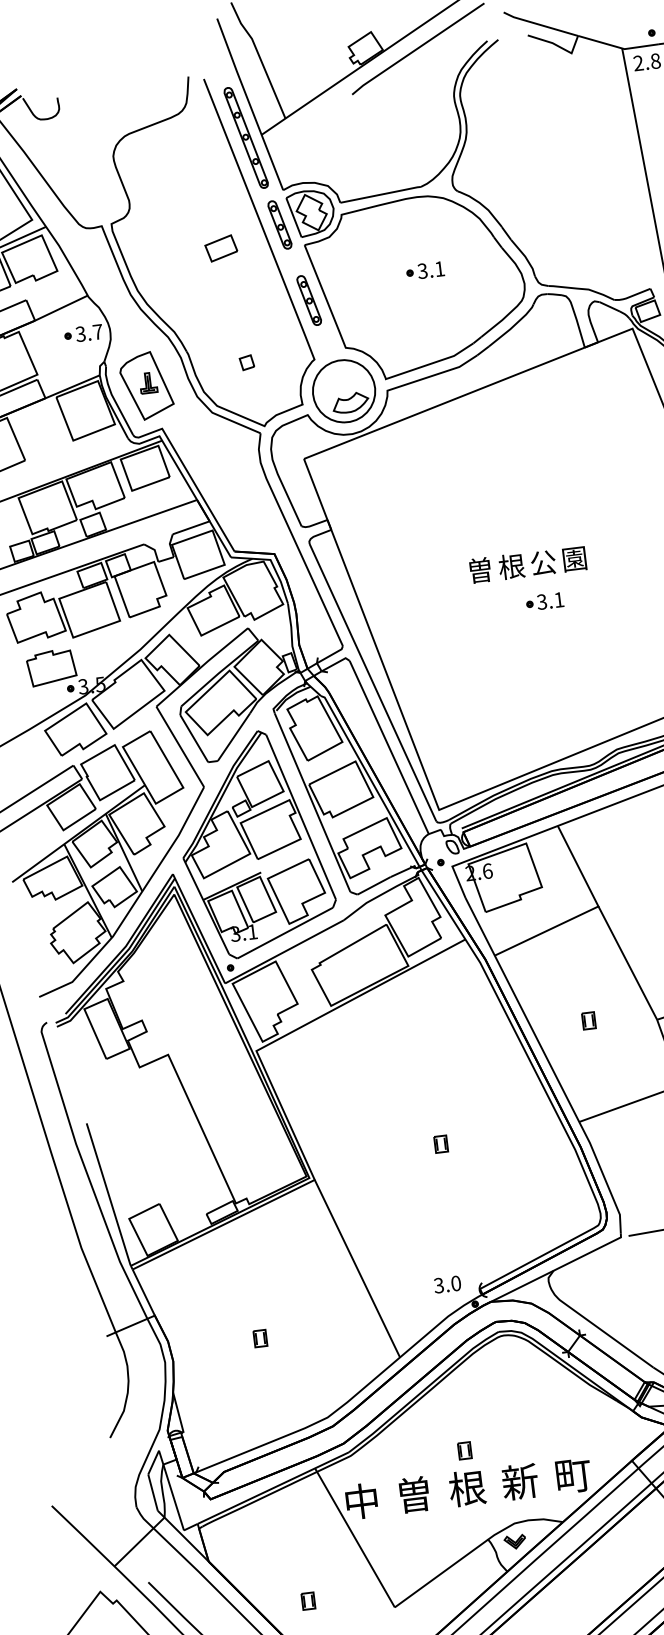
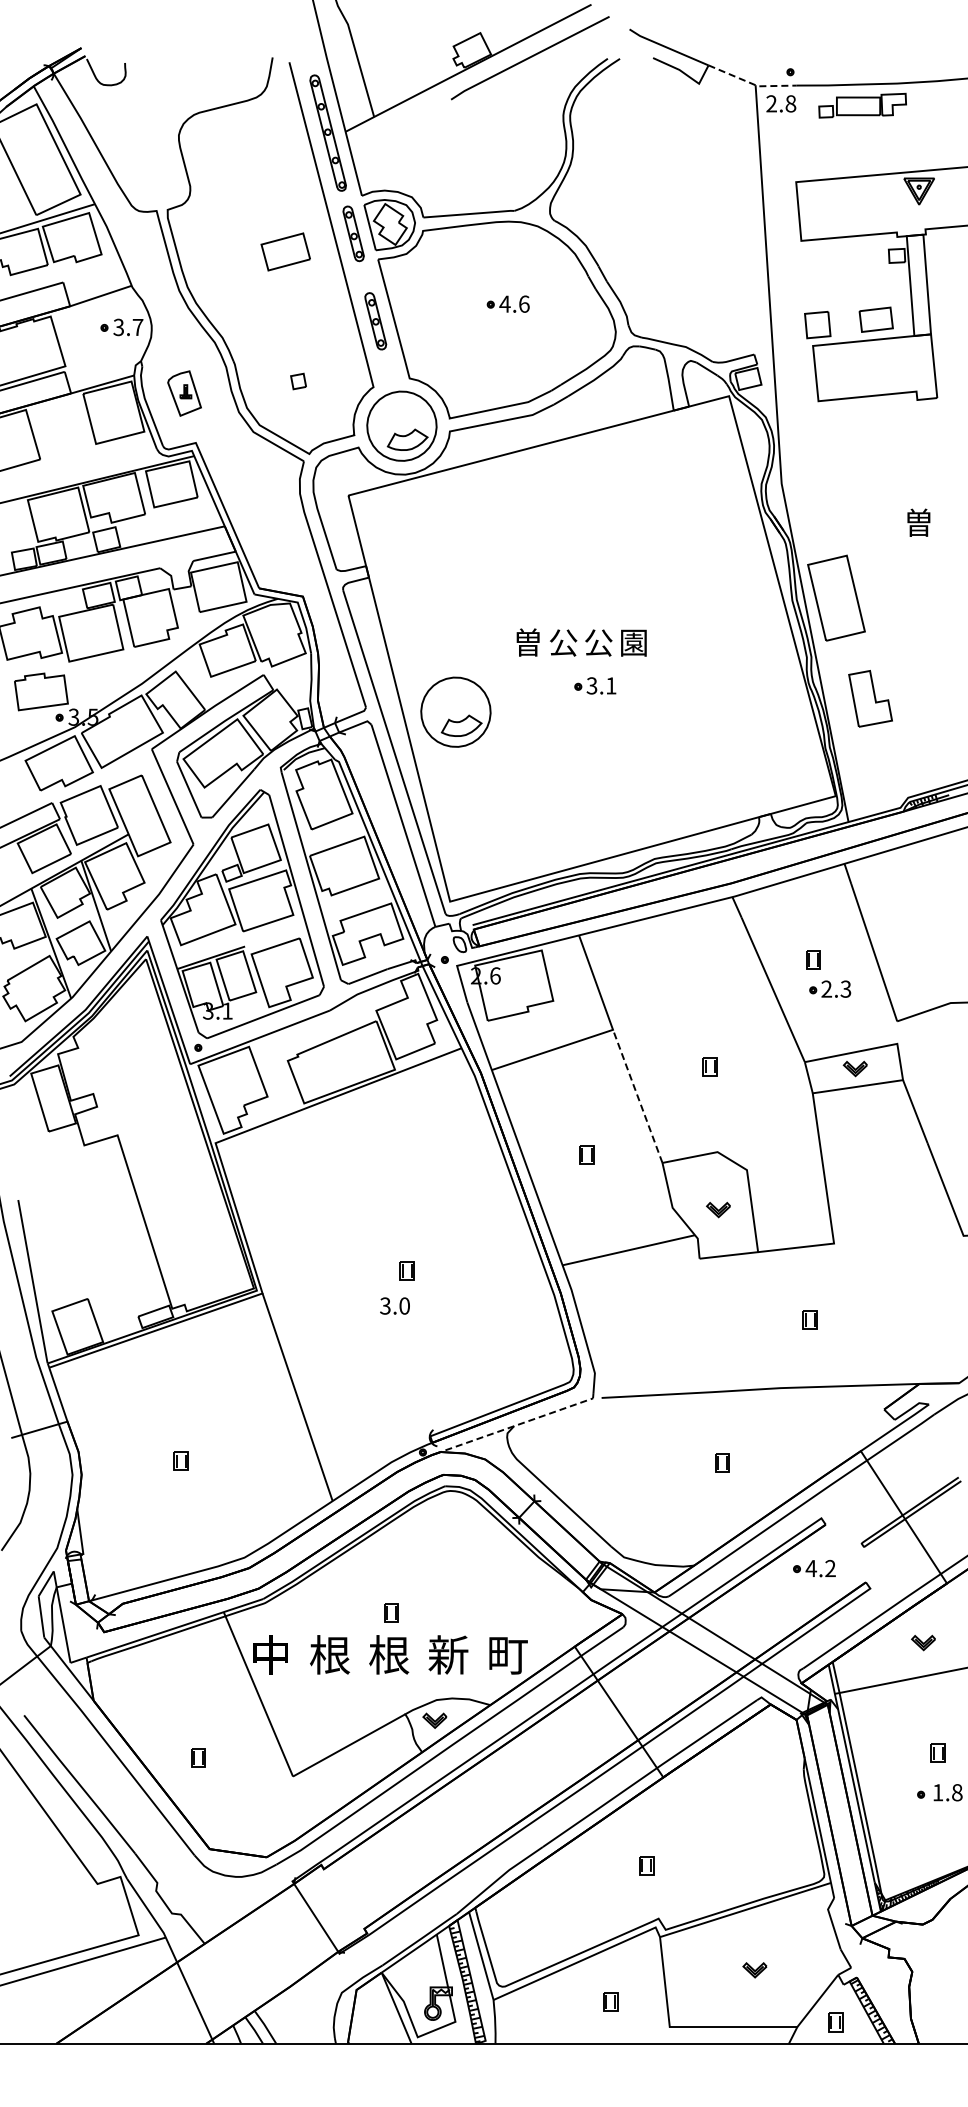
line: (618, 47) -> (751, 83), solid -> dashed
part: (221, 248) -> (285, 251), size x1.4
text: (431, 269) -> (514, 303), 3.1 -> 4.6
part: (146, 385) -> (184, 393), size x0.6
text: (511, 566) -> (563, 642), 根 -> 公
part: (423, 639) -> (455, 711), added
line: (627, 963) -> (637, 1096), solid -> dashed
line: (557, 1268) -> (518, 1424), solid -> dashed
text: (447, 1284) -> (394, 1305), moved
text: (414, 1494) -> (330, 1654), 曽 -> 根

